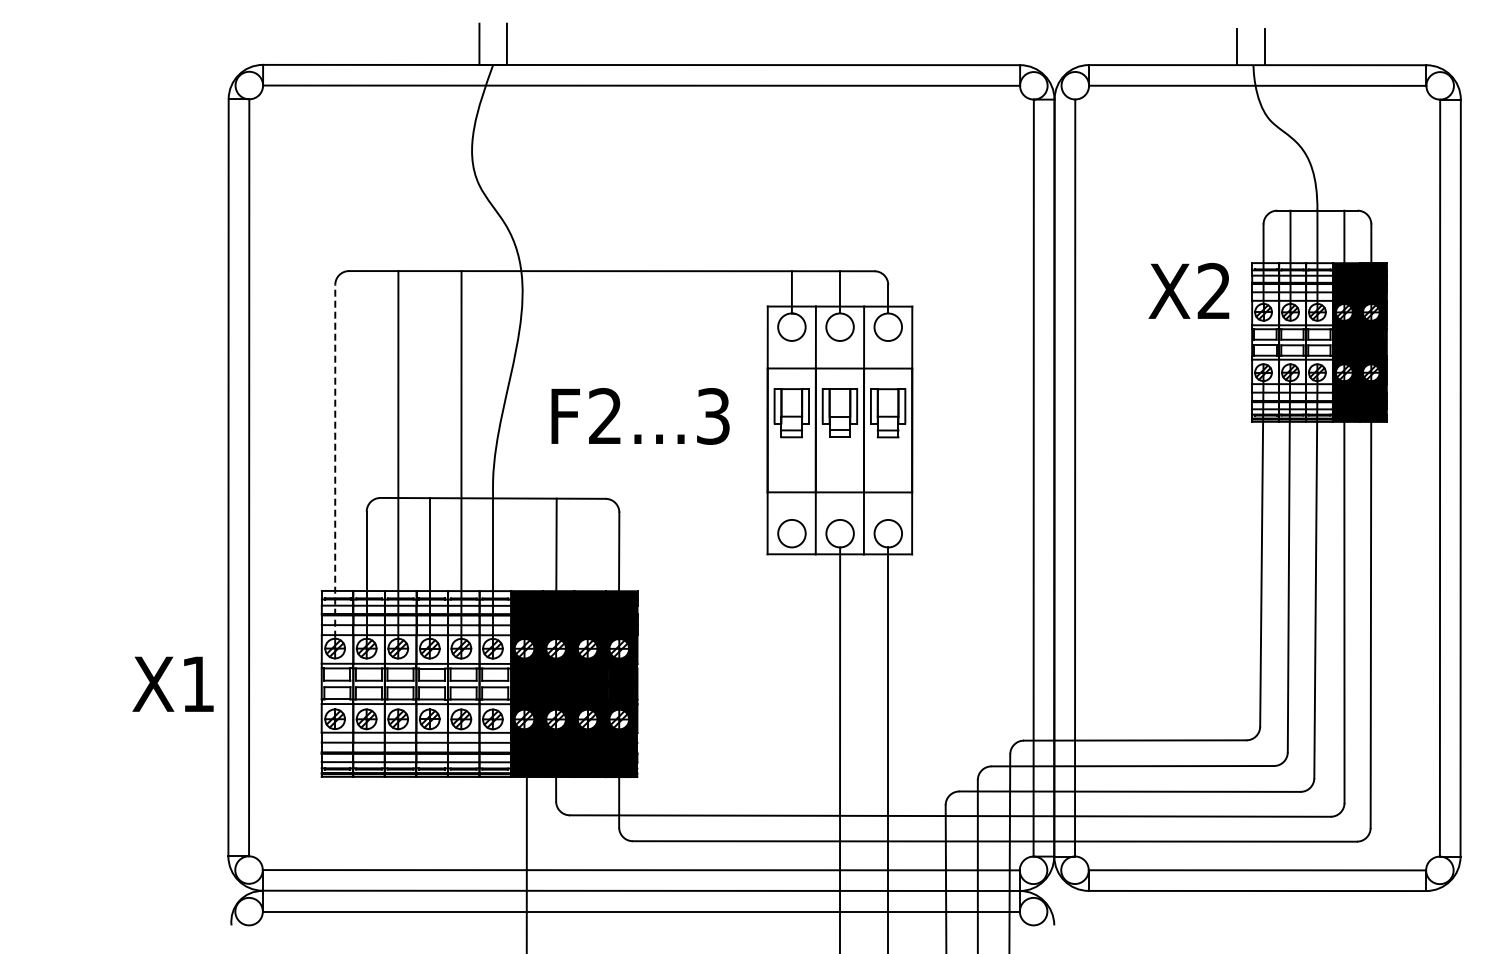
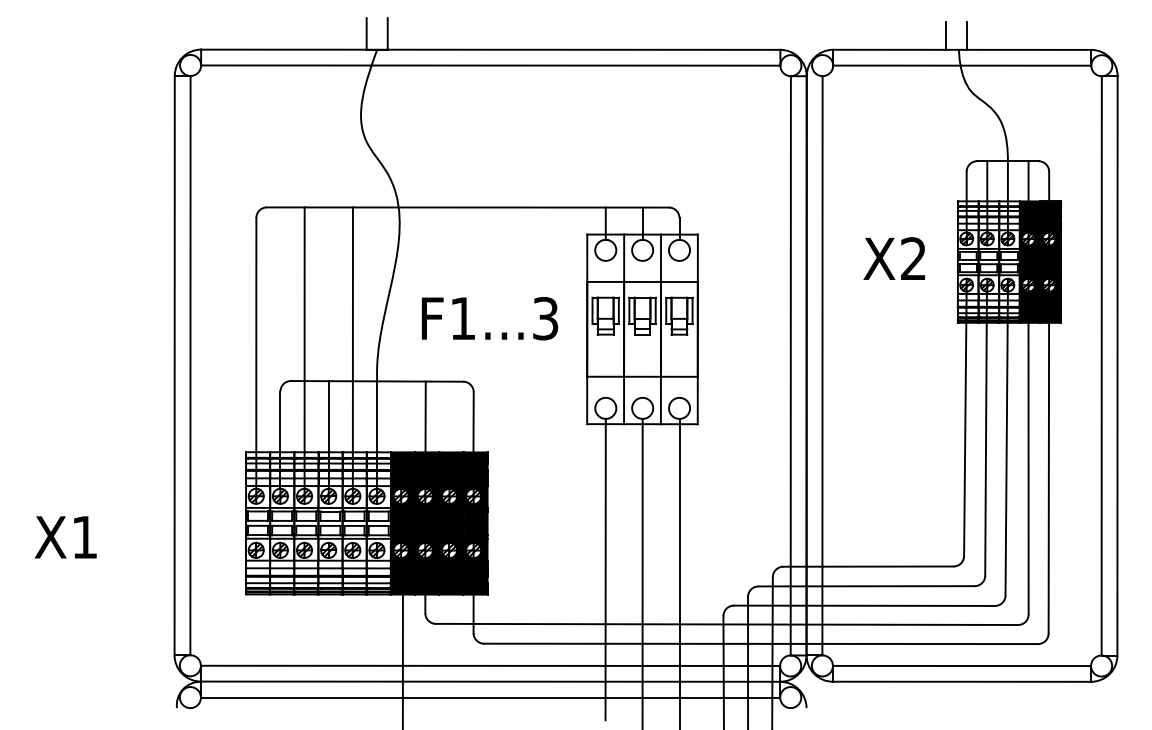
text: (1188, 290) -> (893, 258), moved
text: (604, 415) -> (462, 317), F2...3 -> F1...3
line: (335, 460) -> (256, 352), dashed -> solid
text: (172, 683) -> (65, 536), moved
line: (791, 744) -> (605, 569), added

